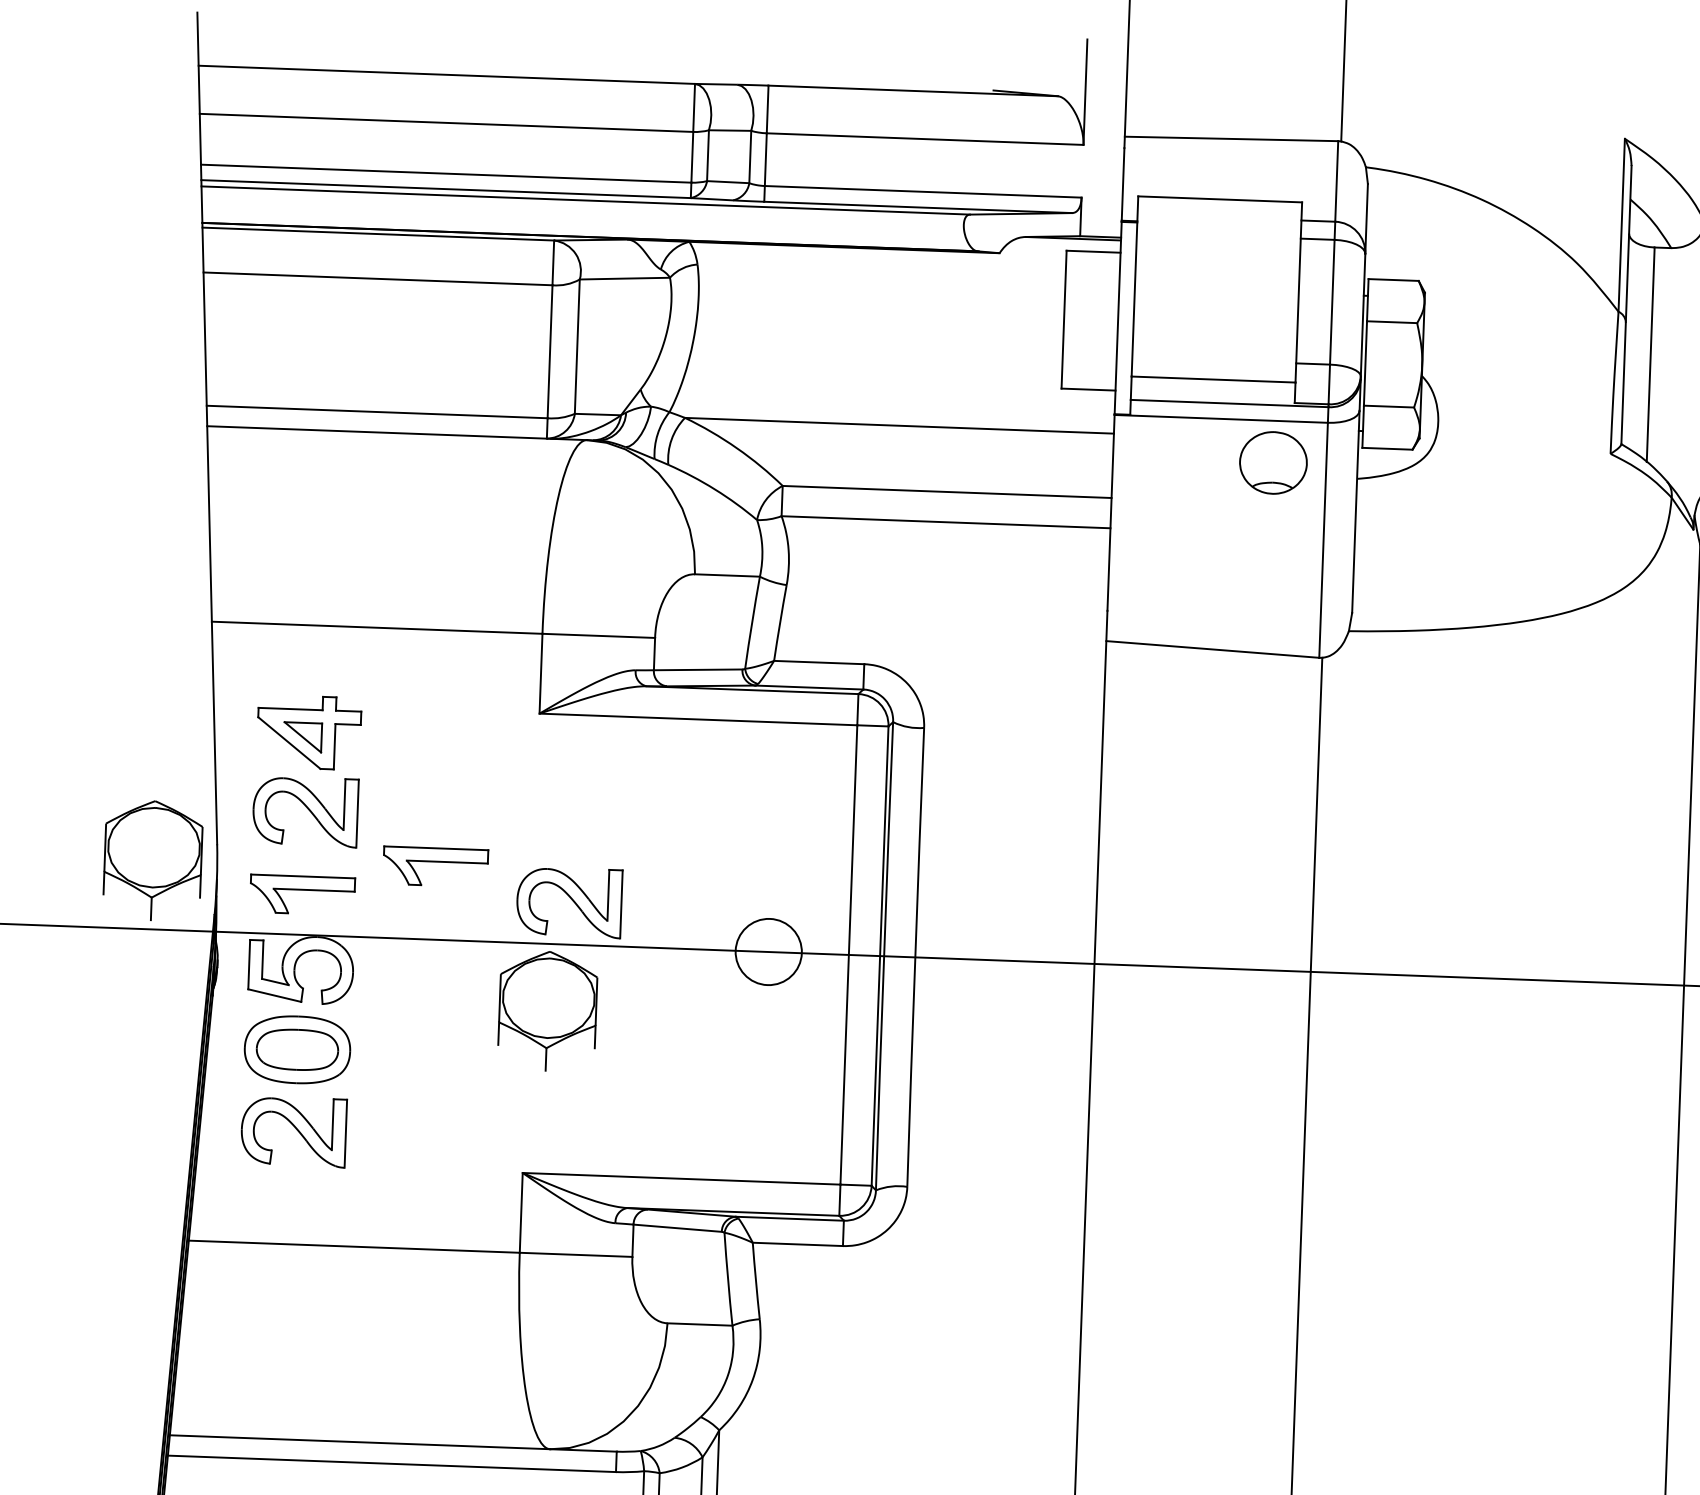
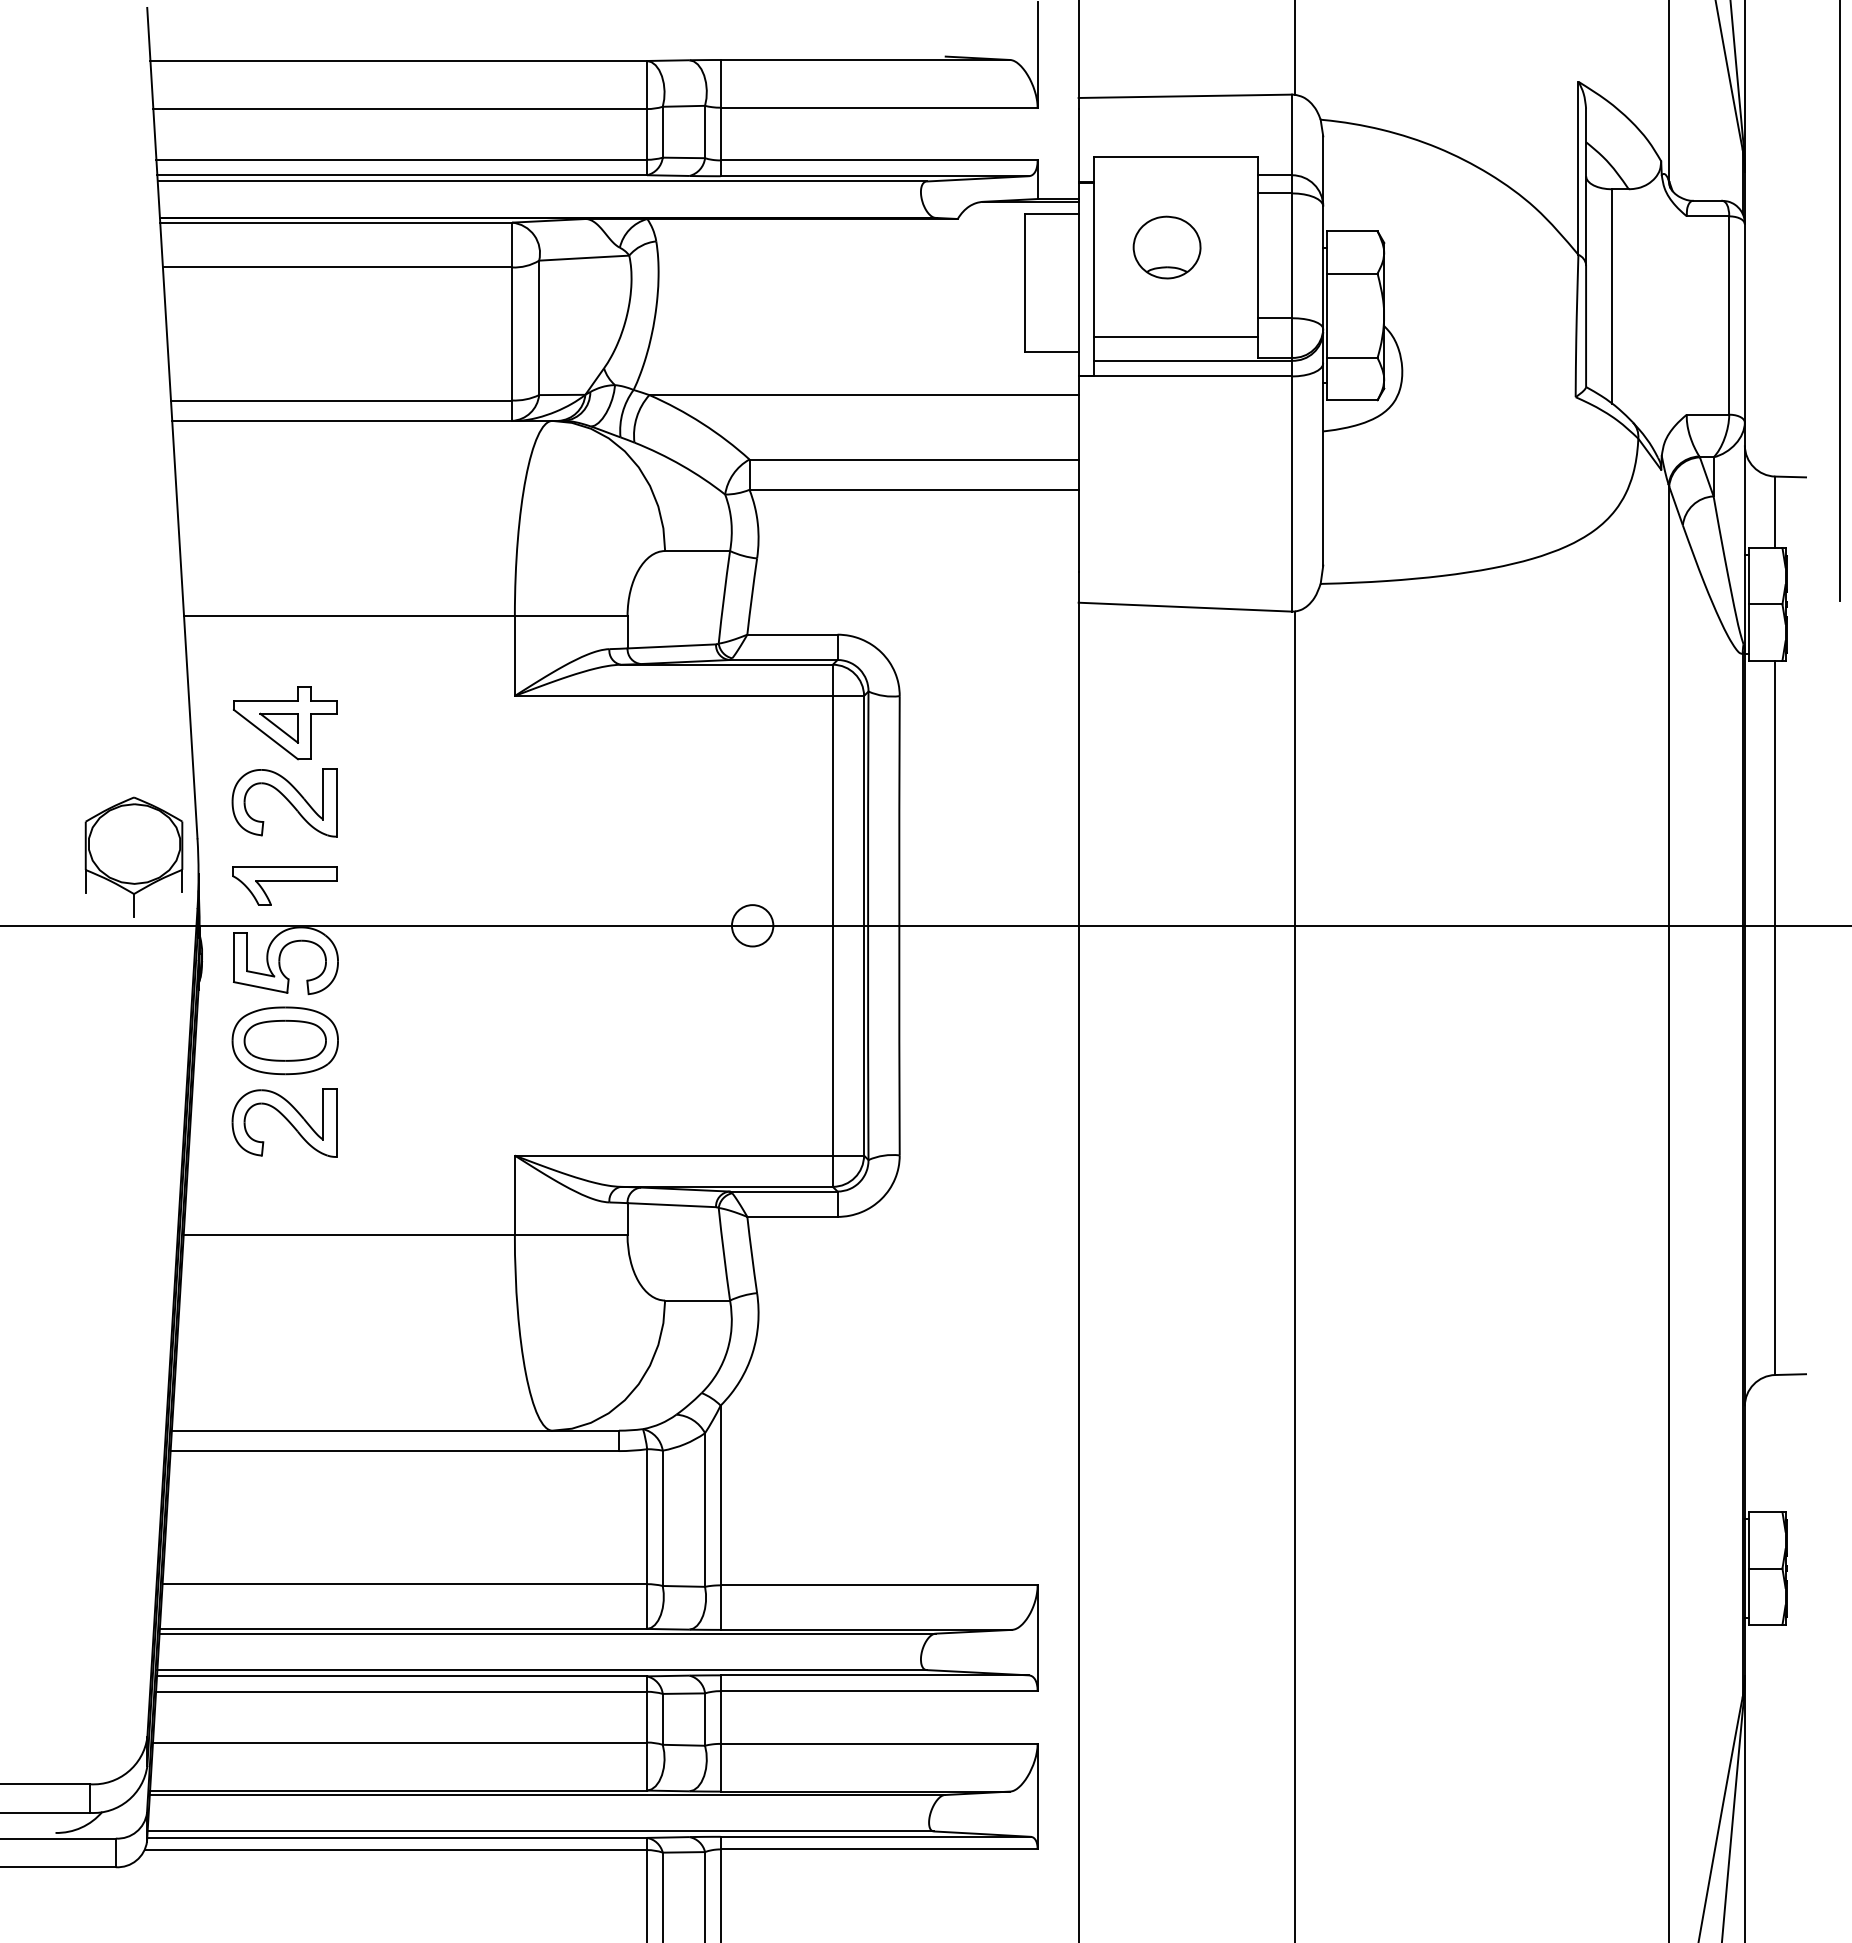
part: (1272, 462) -> (1166, 247), moved
part: (435, 866) -> (416, 852), removed
part: (569, 902) -> (551, 883), removed
circle: (768, 951) -> (752, 925), size x0.62
part: (547, 1010) -> (533, 992), removed

